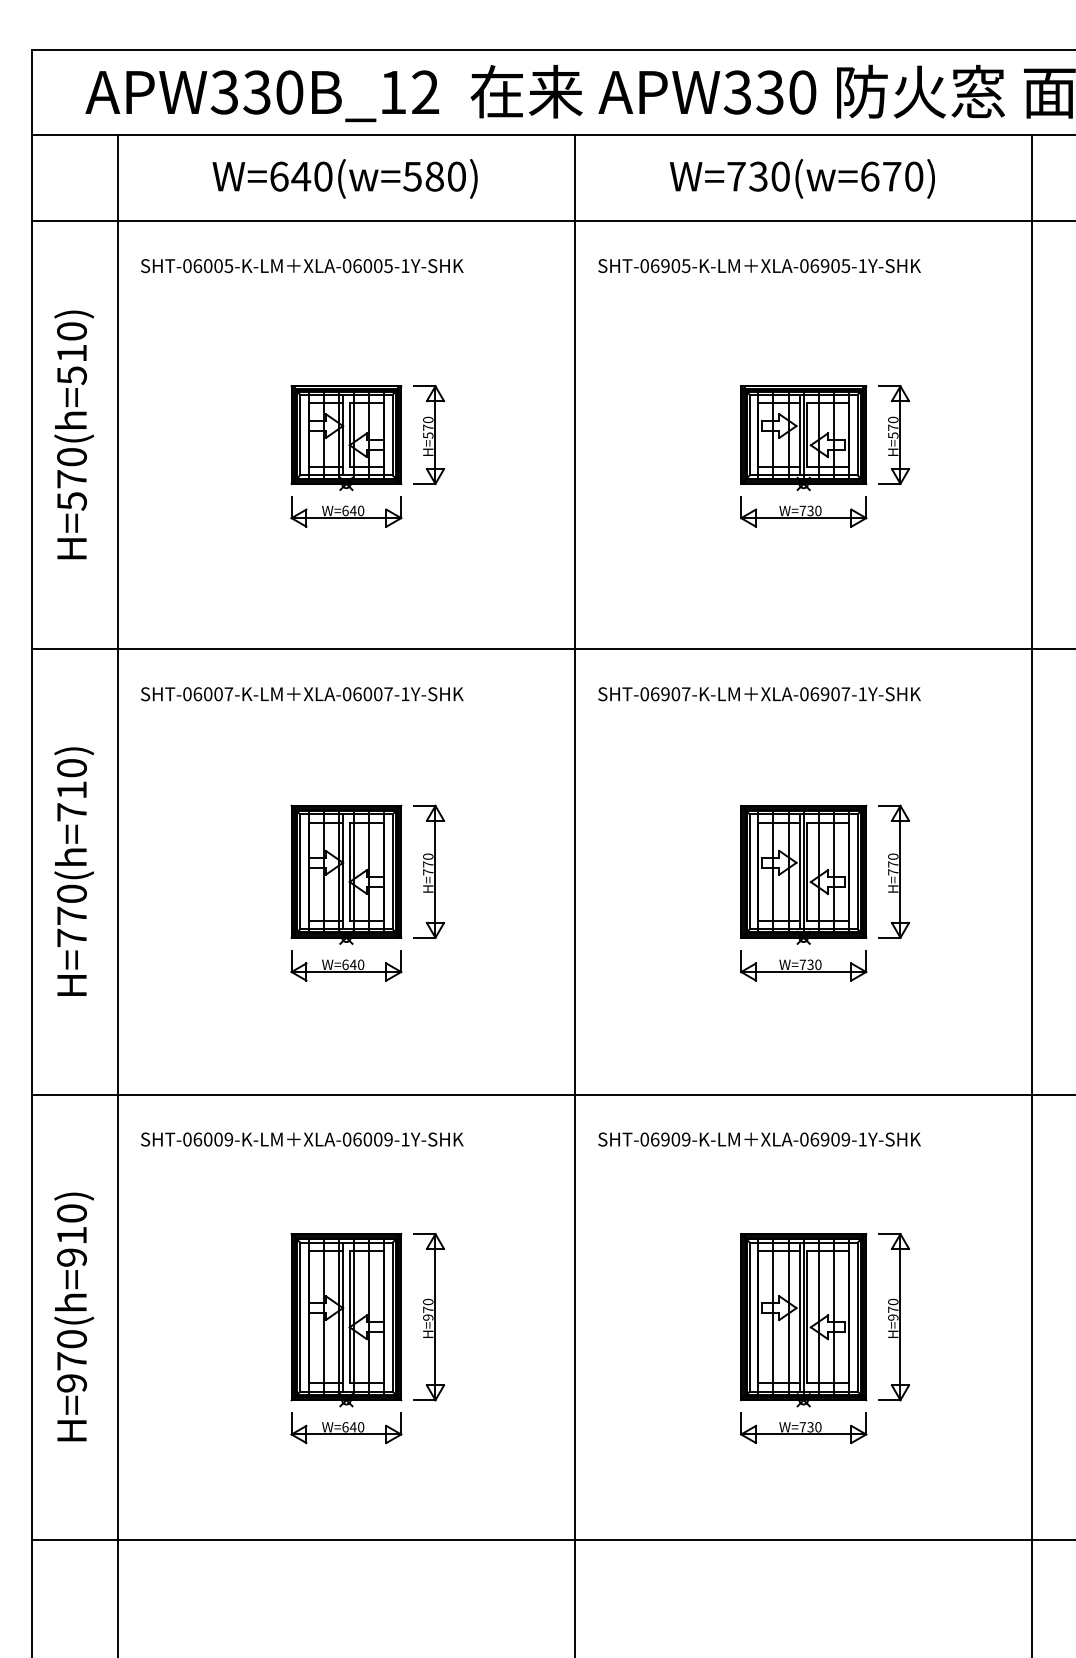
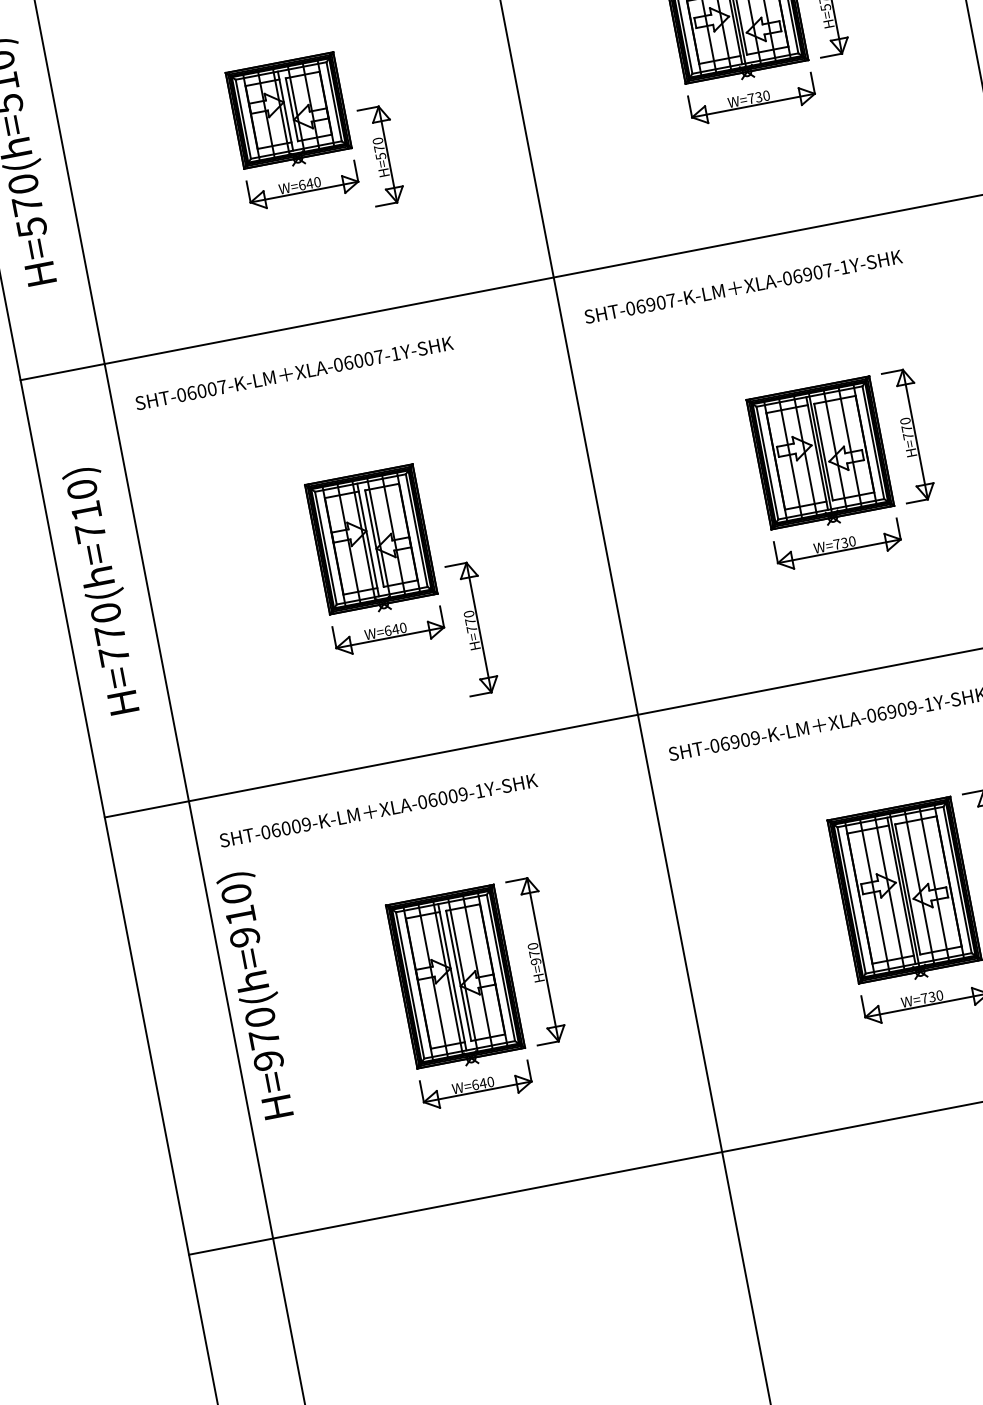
part: (429, 434) -> (381, 155), moved
part: (429, 871) -> (473, 628), moved
text: (74, 1316) -> (258, 994), moved

